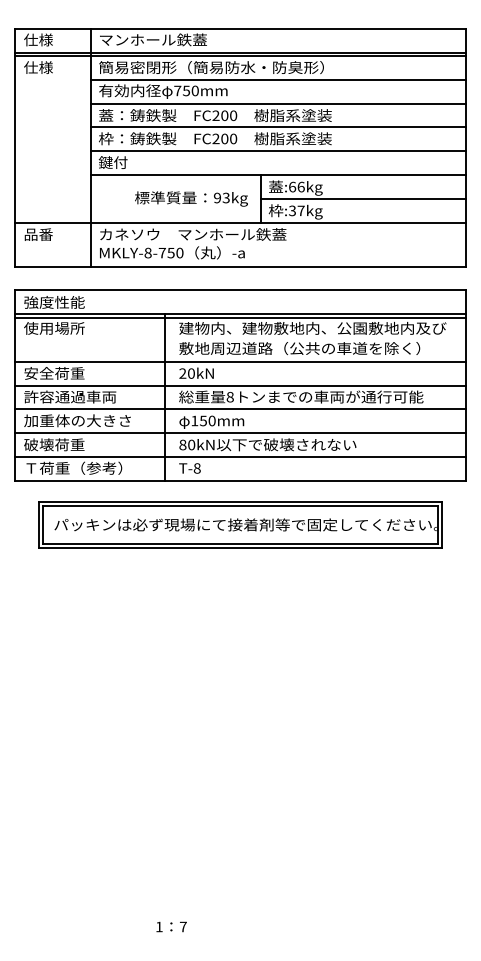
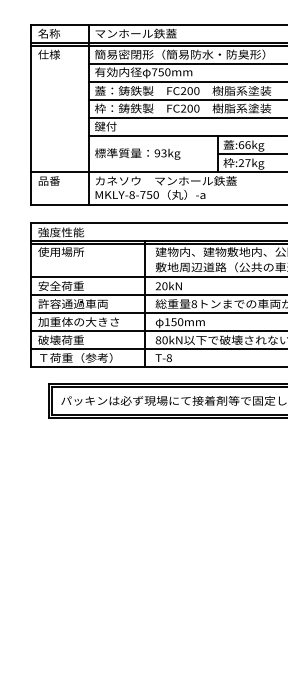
text: (38, 39) -> (49, 33), 仕様 -> 名称
text: (191, 198) -> (137, 153), moved
text: (292, 211) -> (241, 163), :37kg -> :27kg

